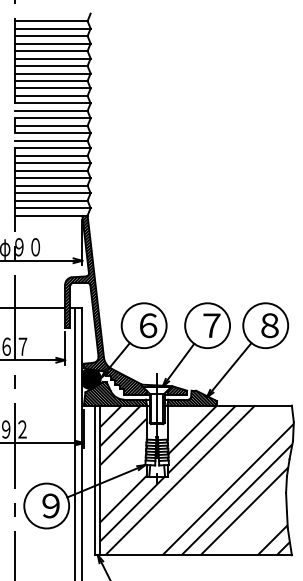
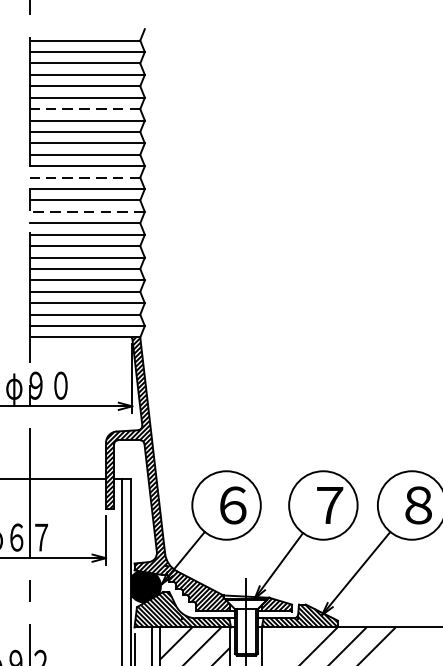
line: (50, 66) -> (83, 109), solid -> dashed
line: (50, 110) -> (83, 176), solid -> dashed
line: (52, 133) -> (86, 212), solid -> dashed

